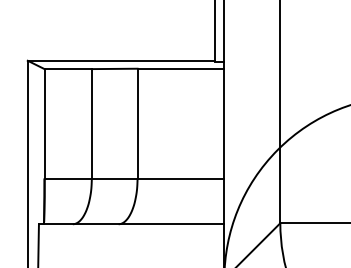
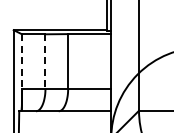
line: (45, 123) -> (22, 61), solid -> dashed
line: (91, 123) -> (45, 61), solid -> dashed

